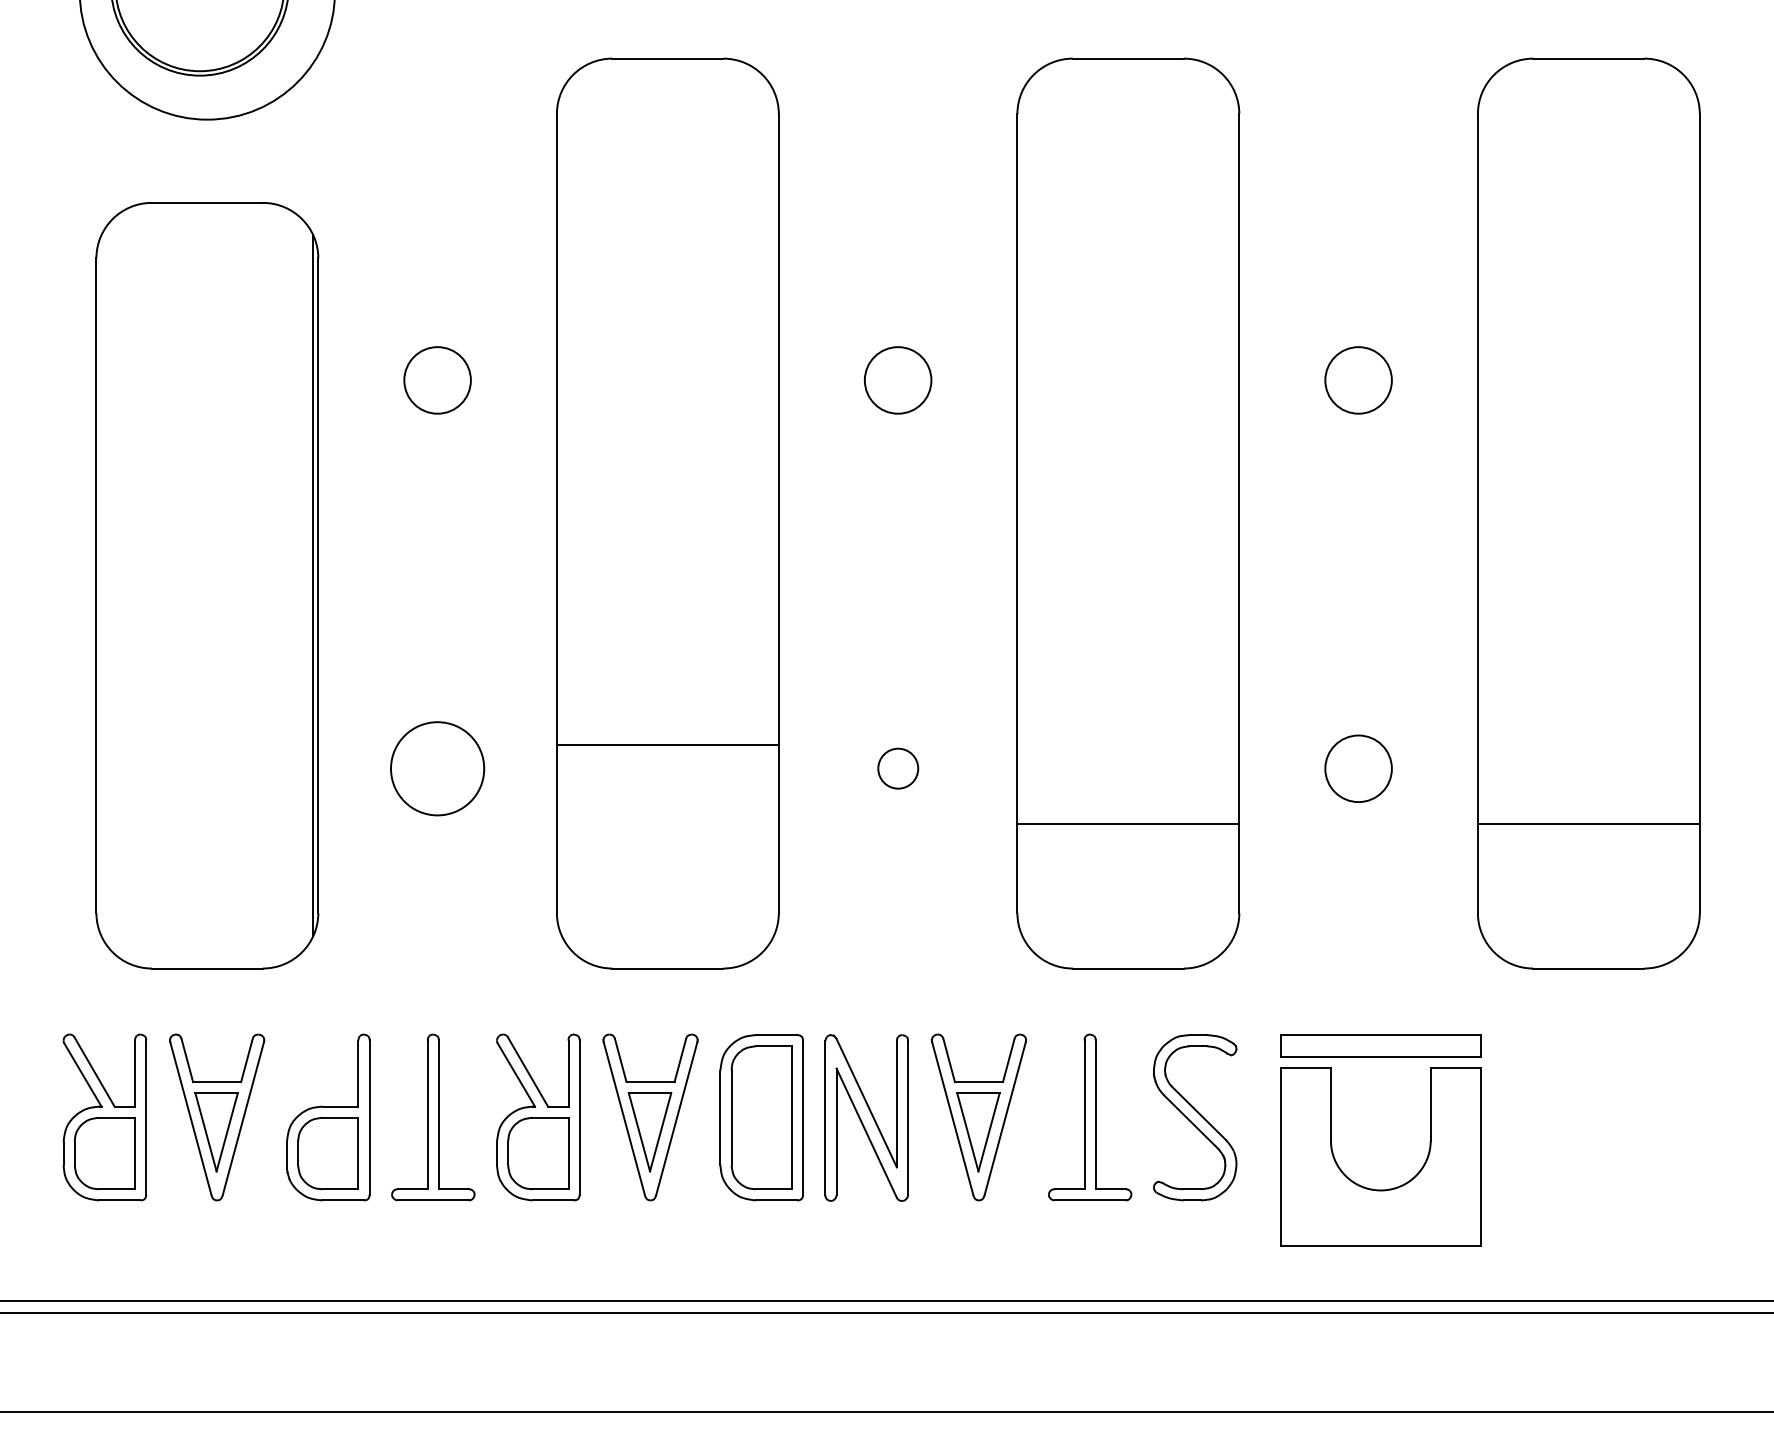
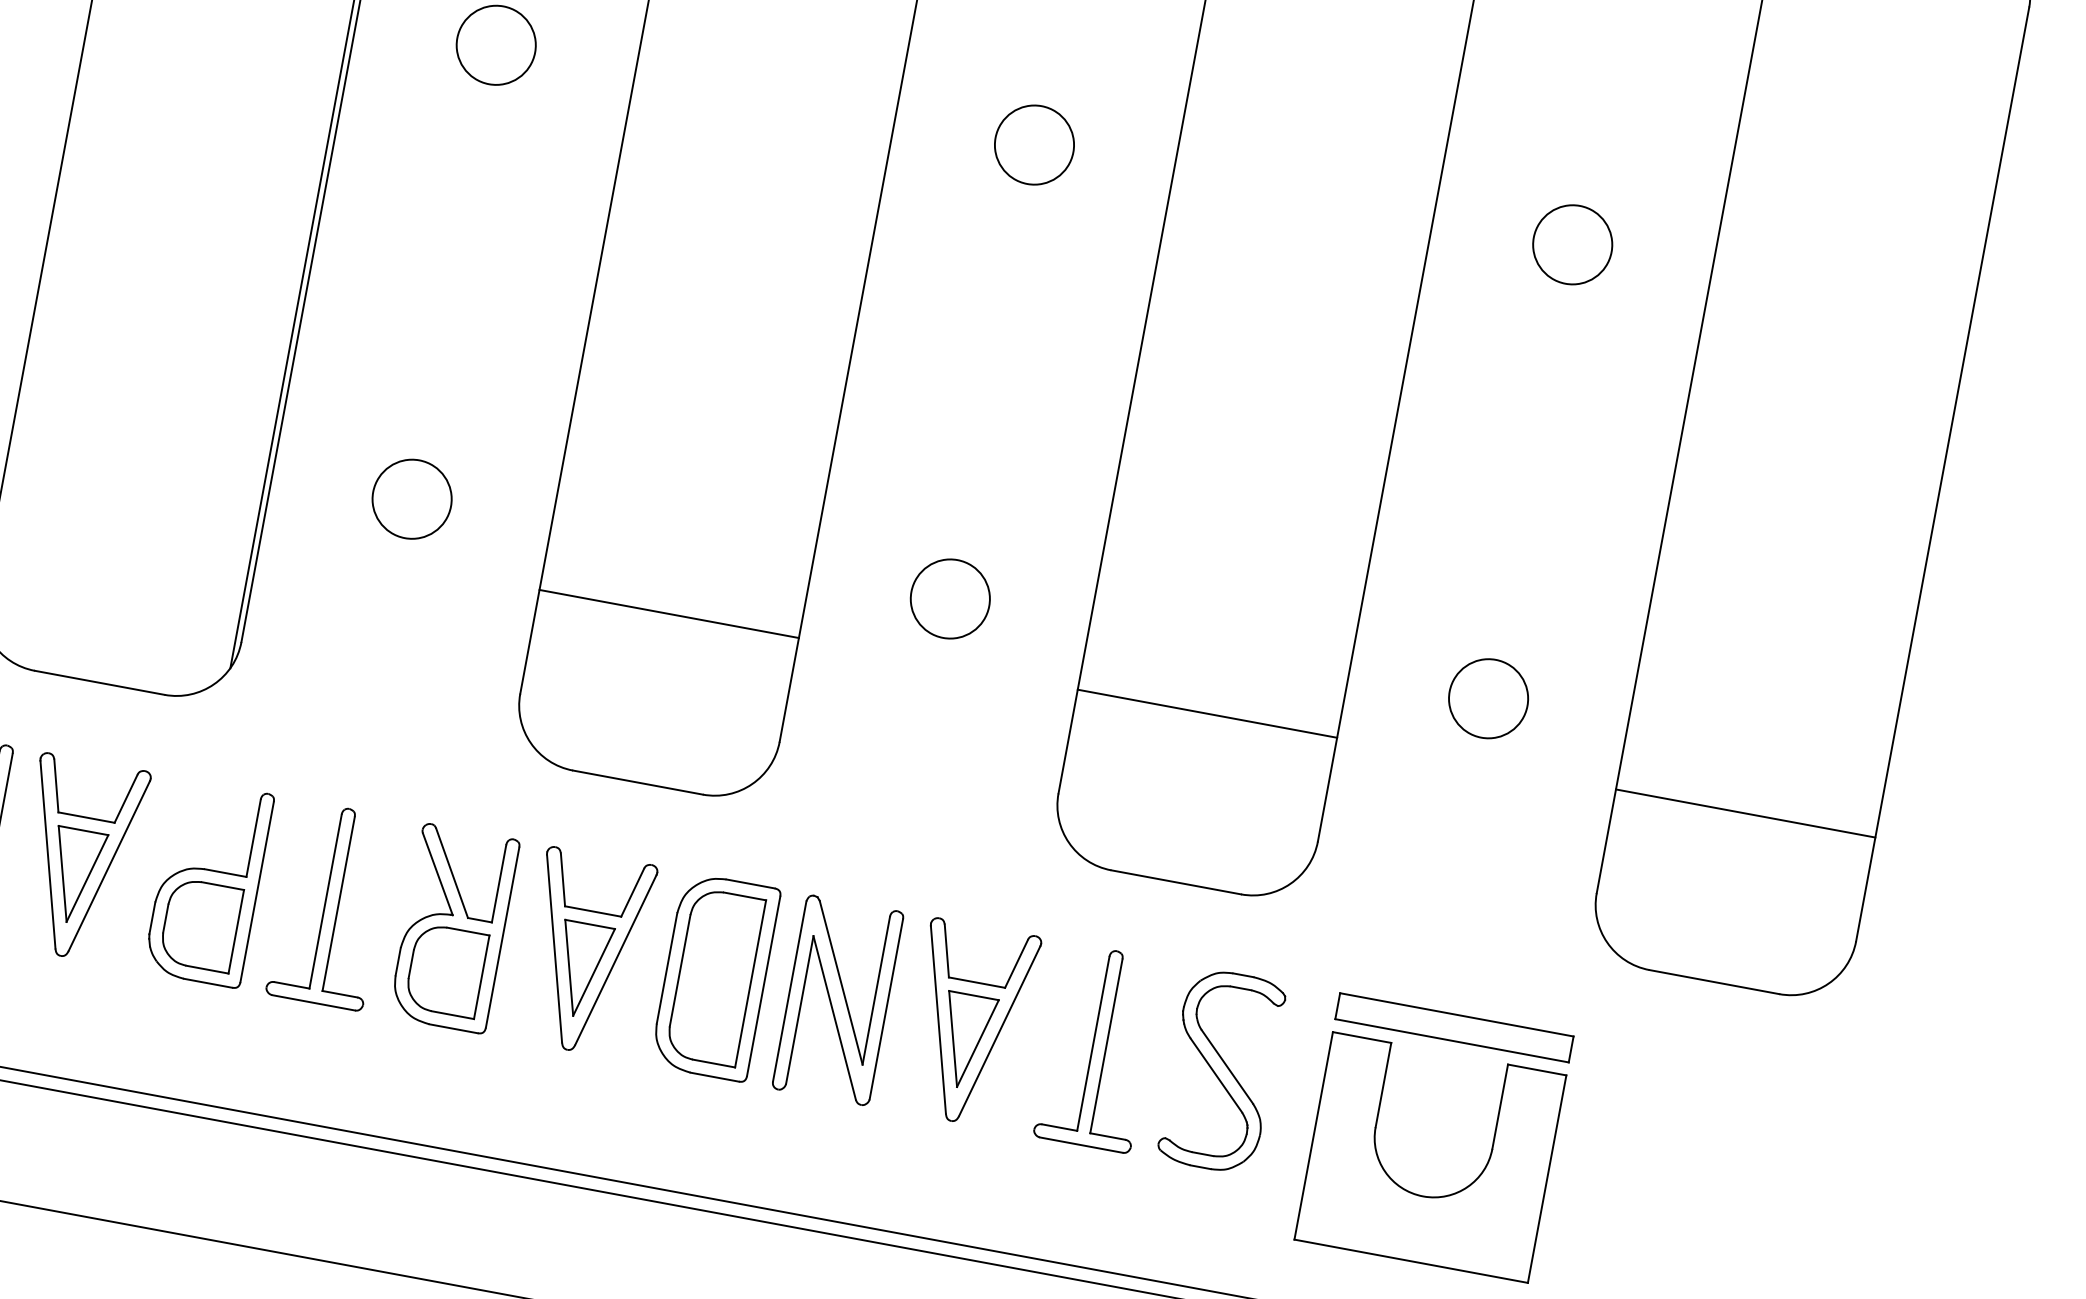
line: (667, 745) -> (668, 614), moved
circle: (437, 768) -> (412, 498), size x0.71
circle: (898, 768) -> (950, 598), size x1.67

